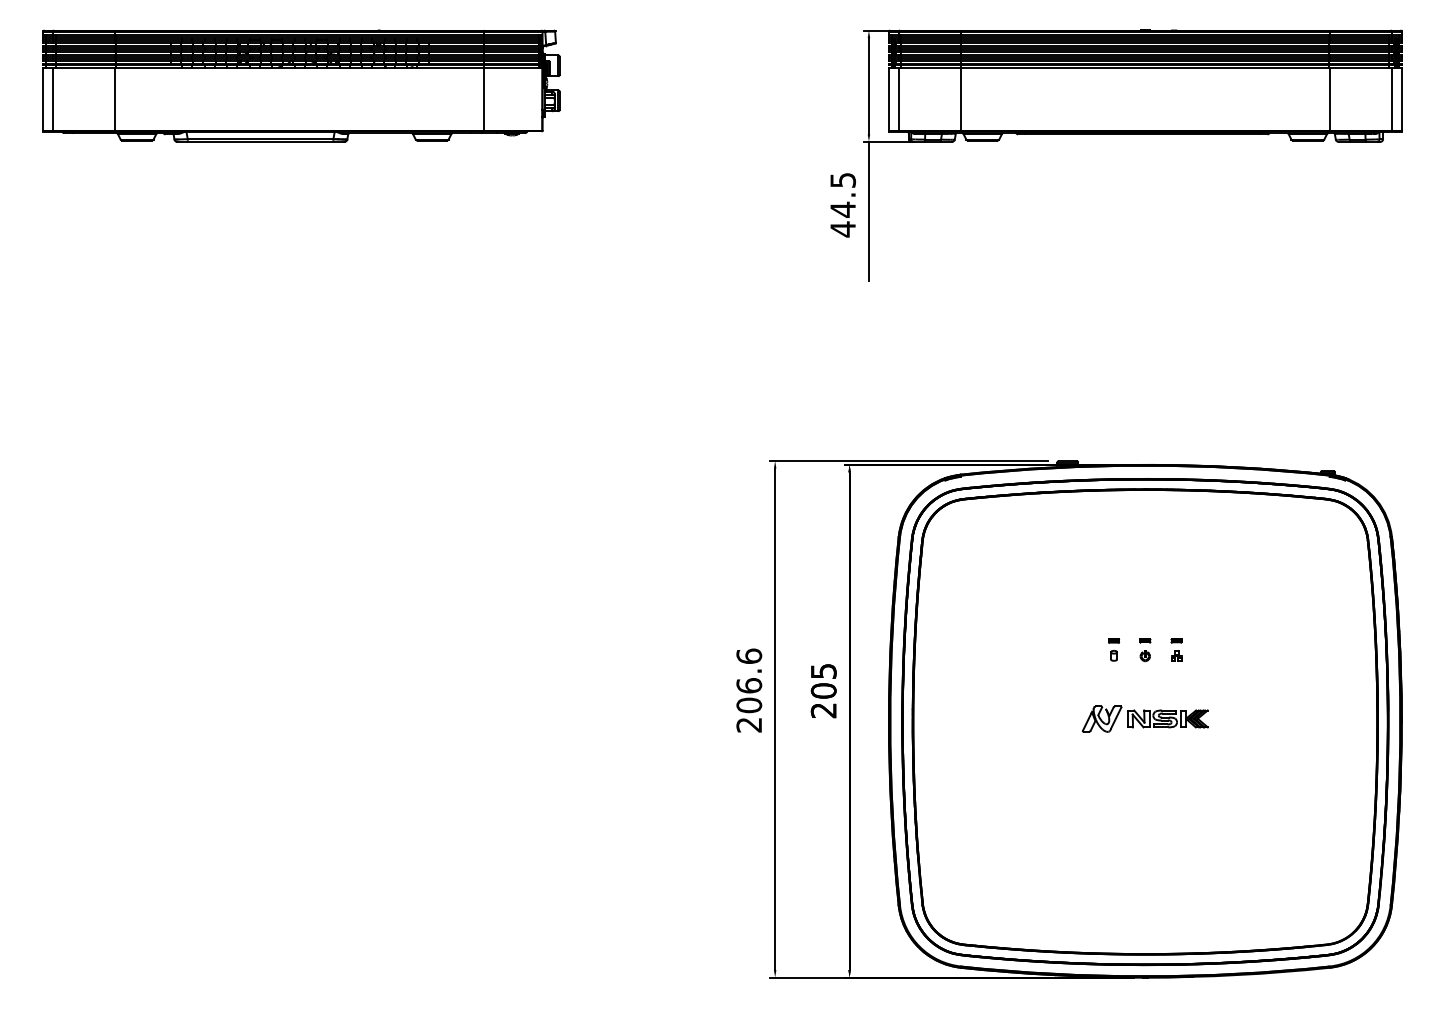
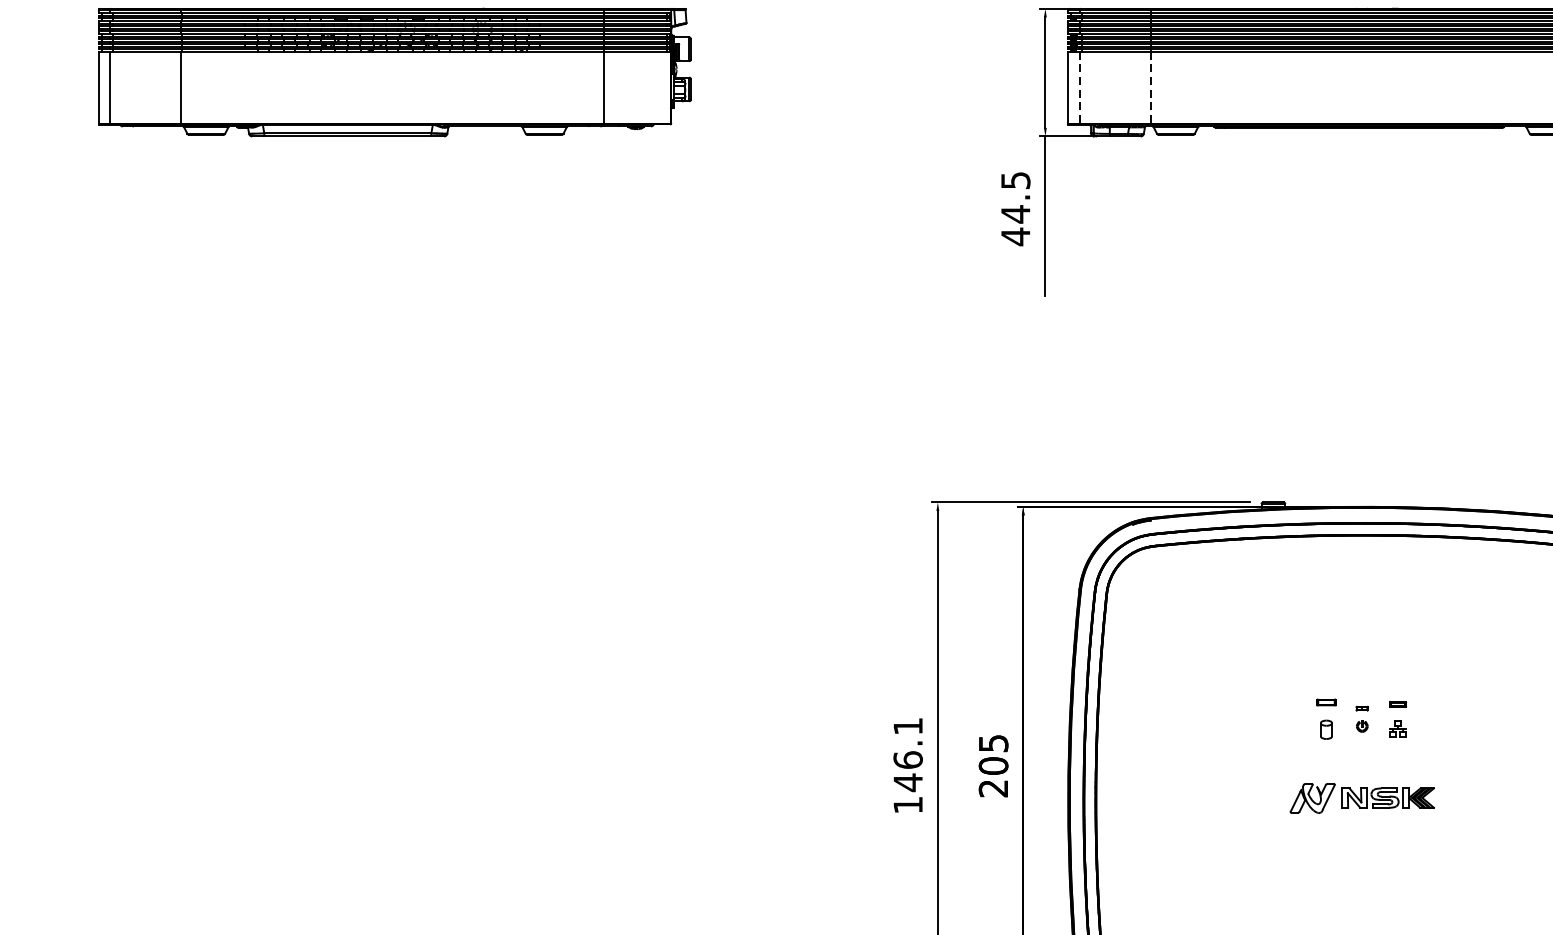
line: (898, 99) -> (1079, 87), solid -> dashed
line: (961, 99) -> (1151, 87), solid -> dashed
part: (1113, 649) -> (1325, 718), size x1.6
part: (1176, 649) -> (1398, 718), size x1.4
text: (749, 690) -> (908, 765), 206.6 -> 146.1

